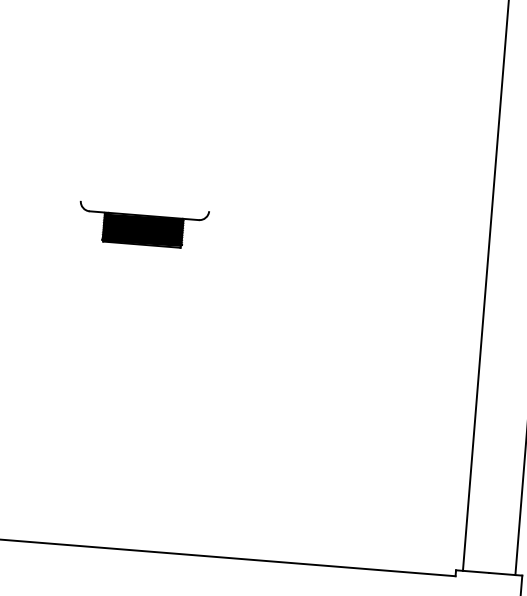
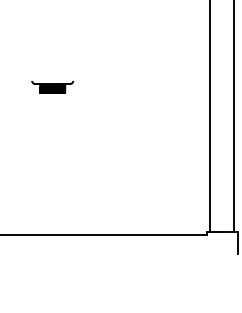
part: (142, 226) -> (52, 87), size x0.7

